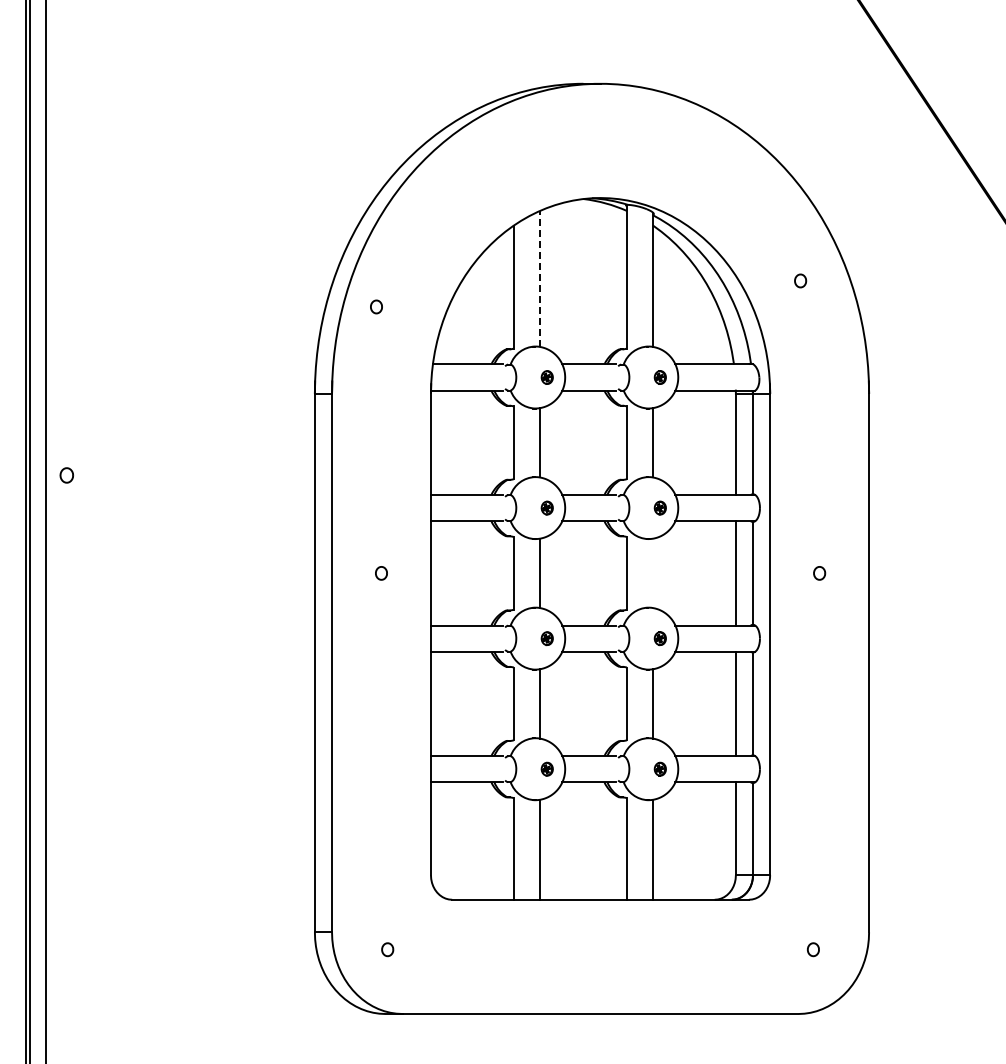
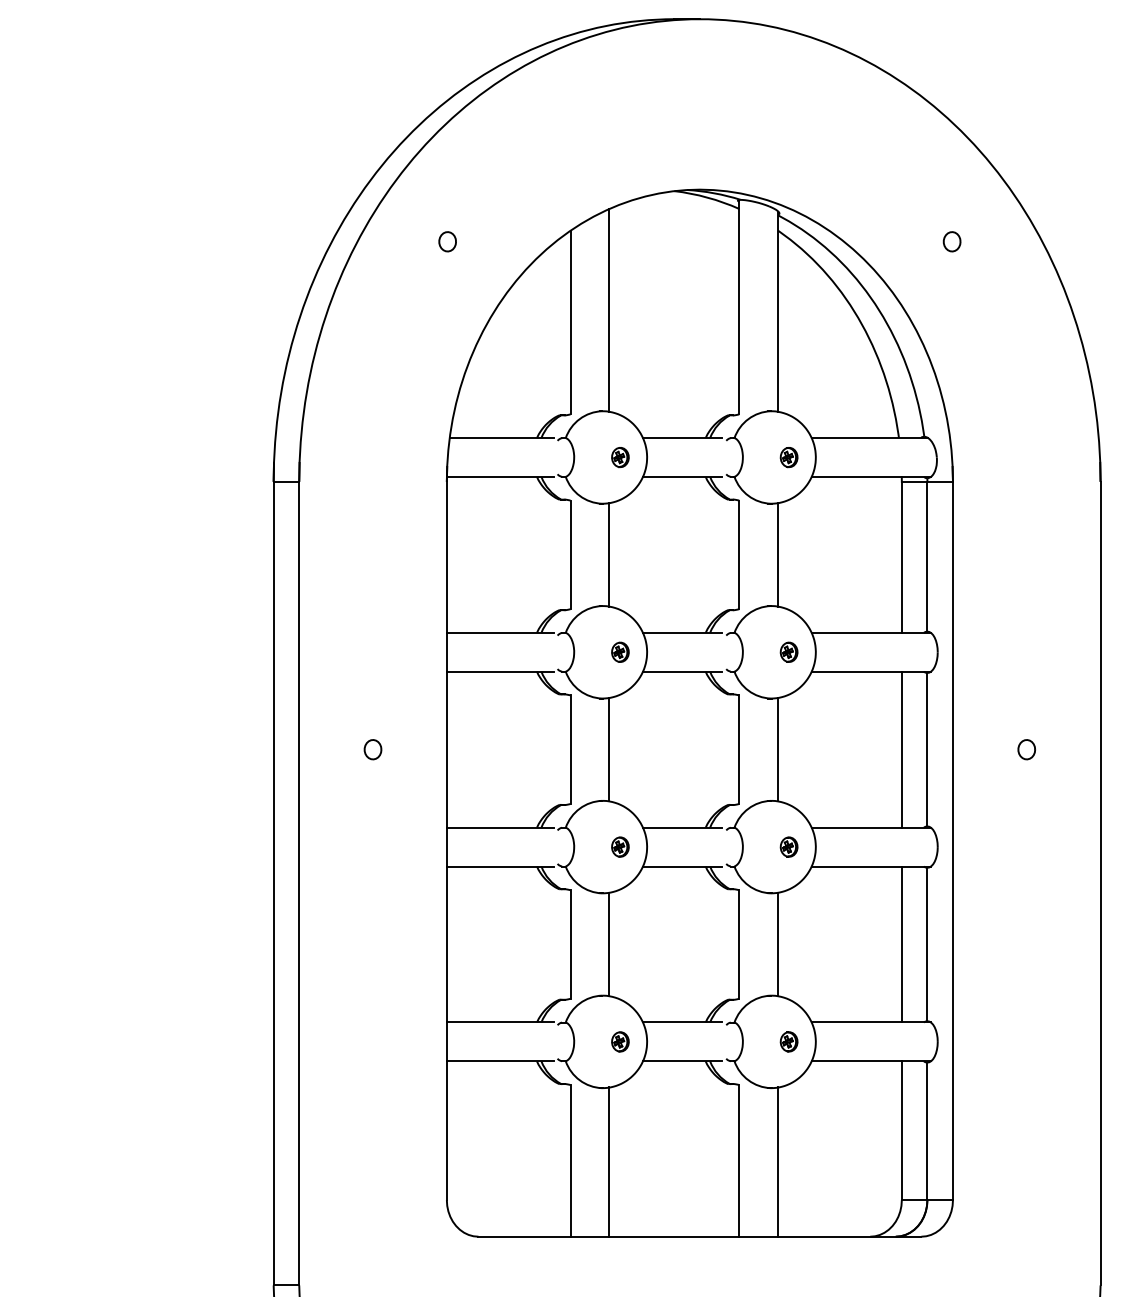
line: (539, 278) -> (608, 309), dashed -> solid
part: (800, 280) -> (951, 241), moved
part: (376, 306) -> (447, 241), moved
line: (653, 573) -> (778, 749), added

